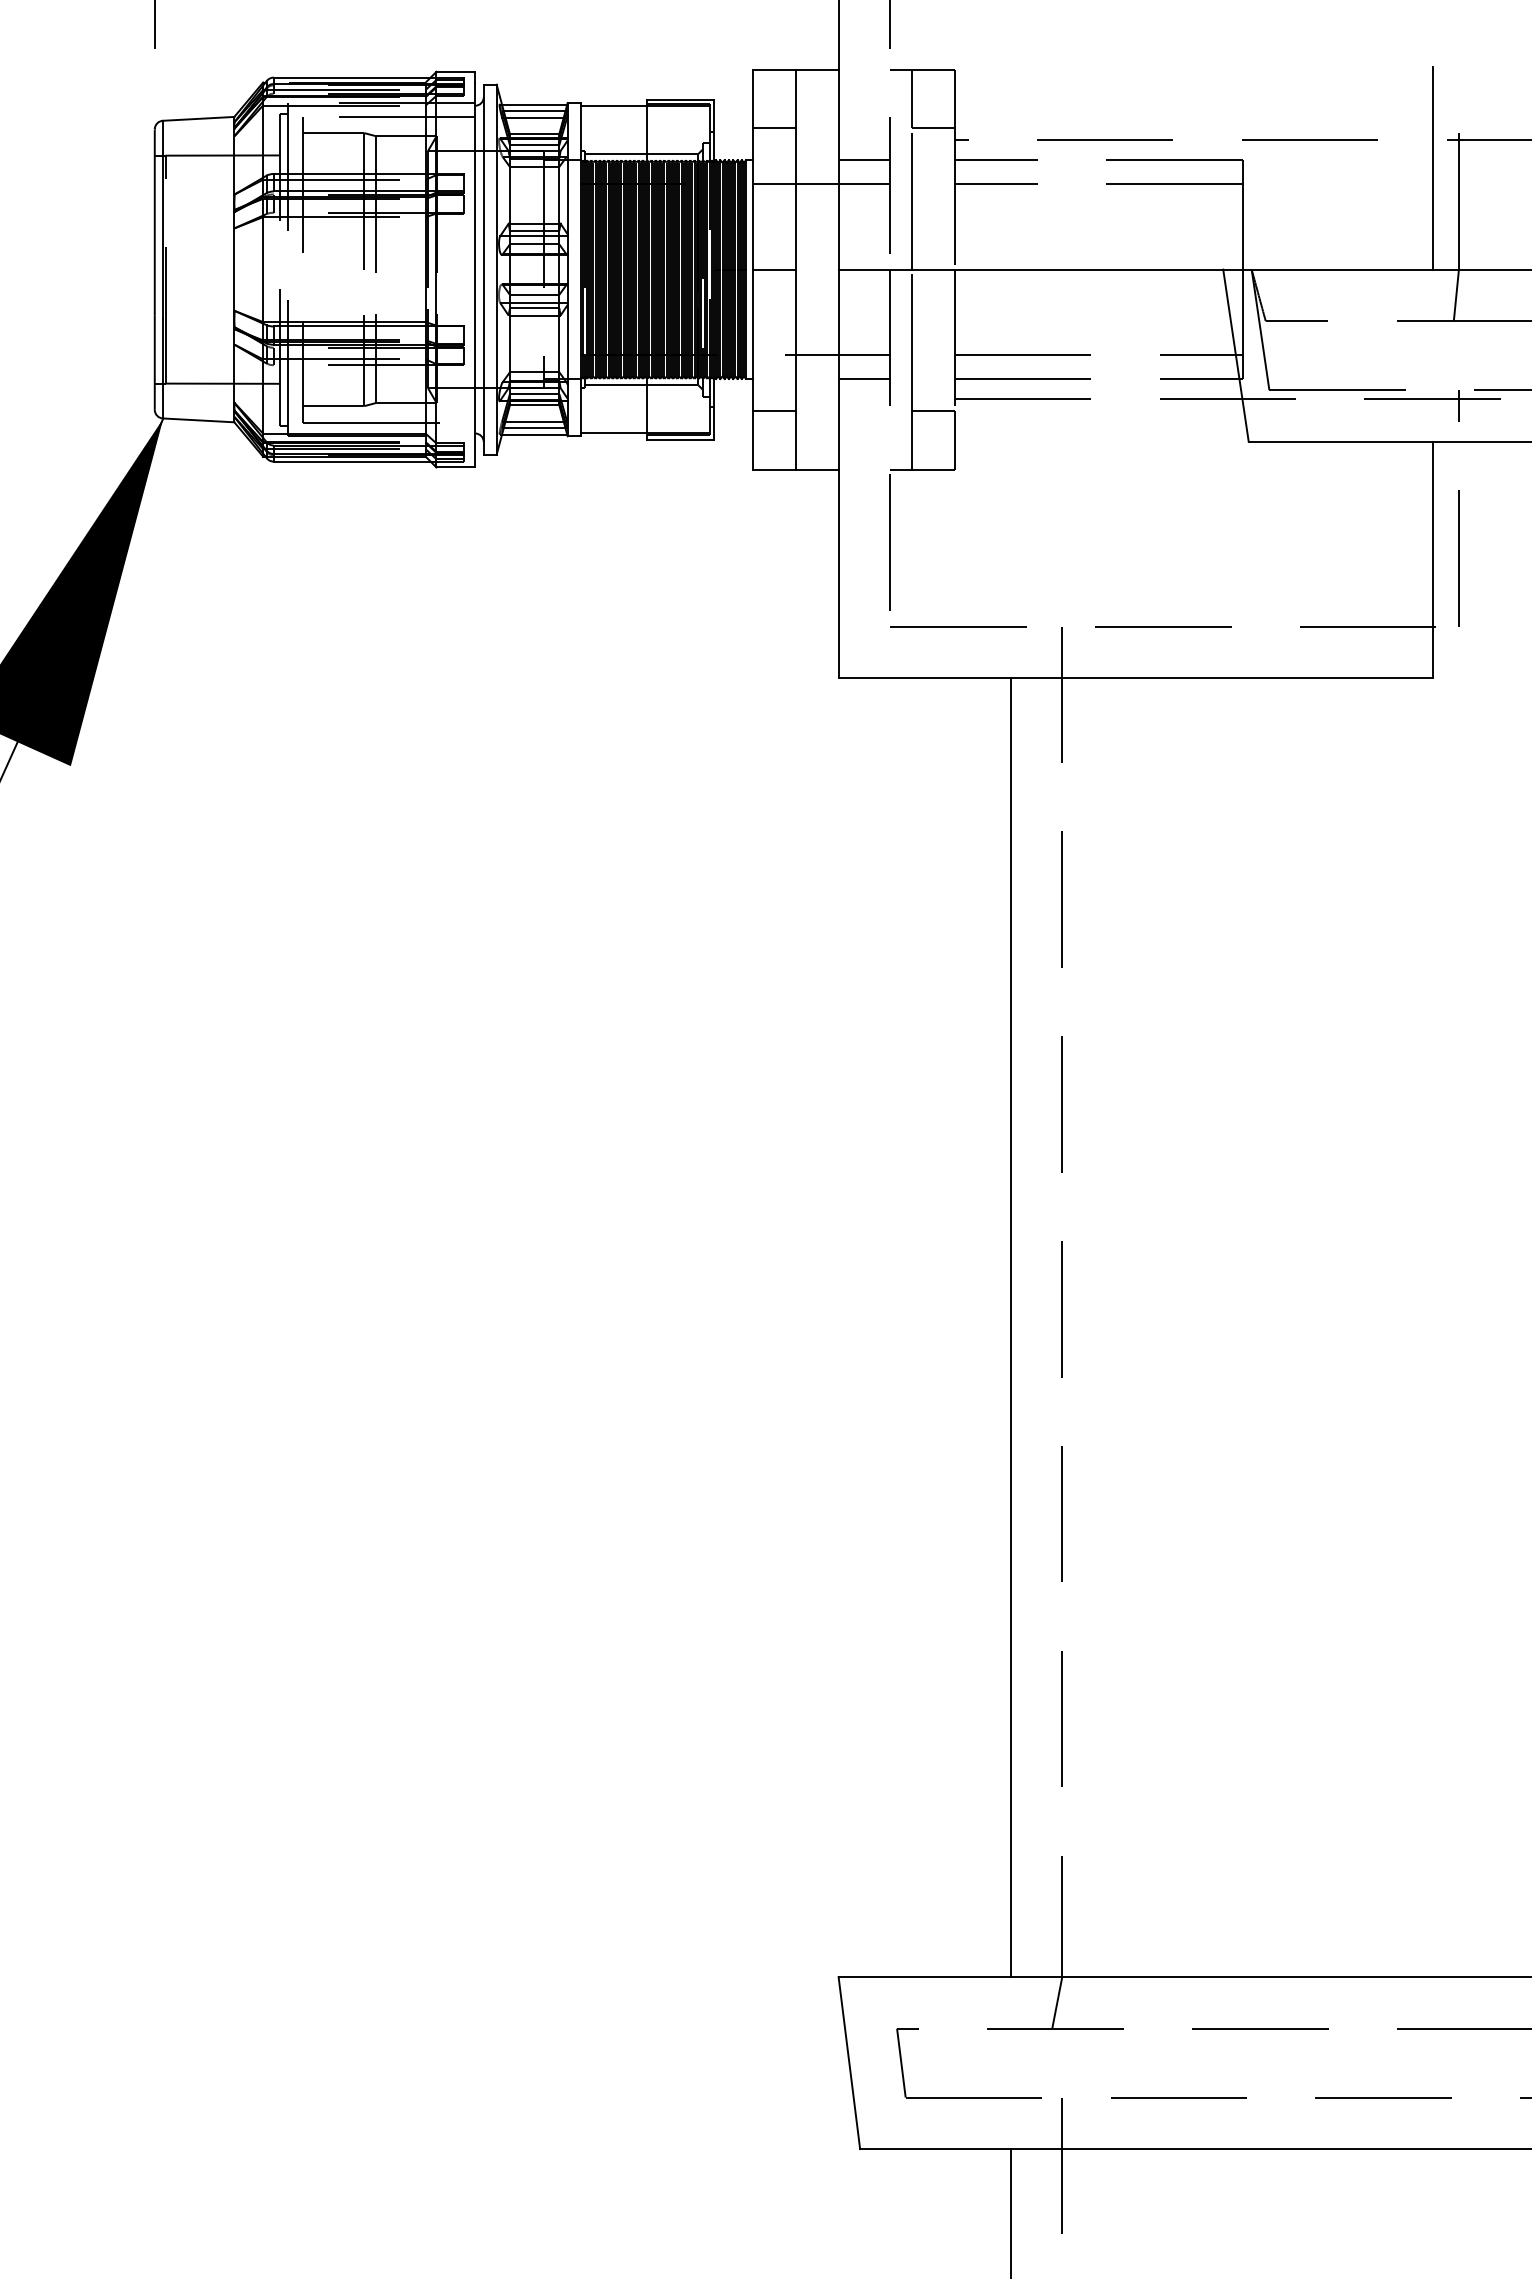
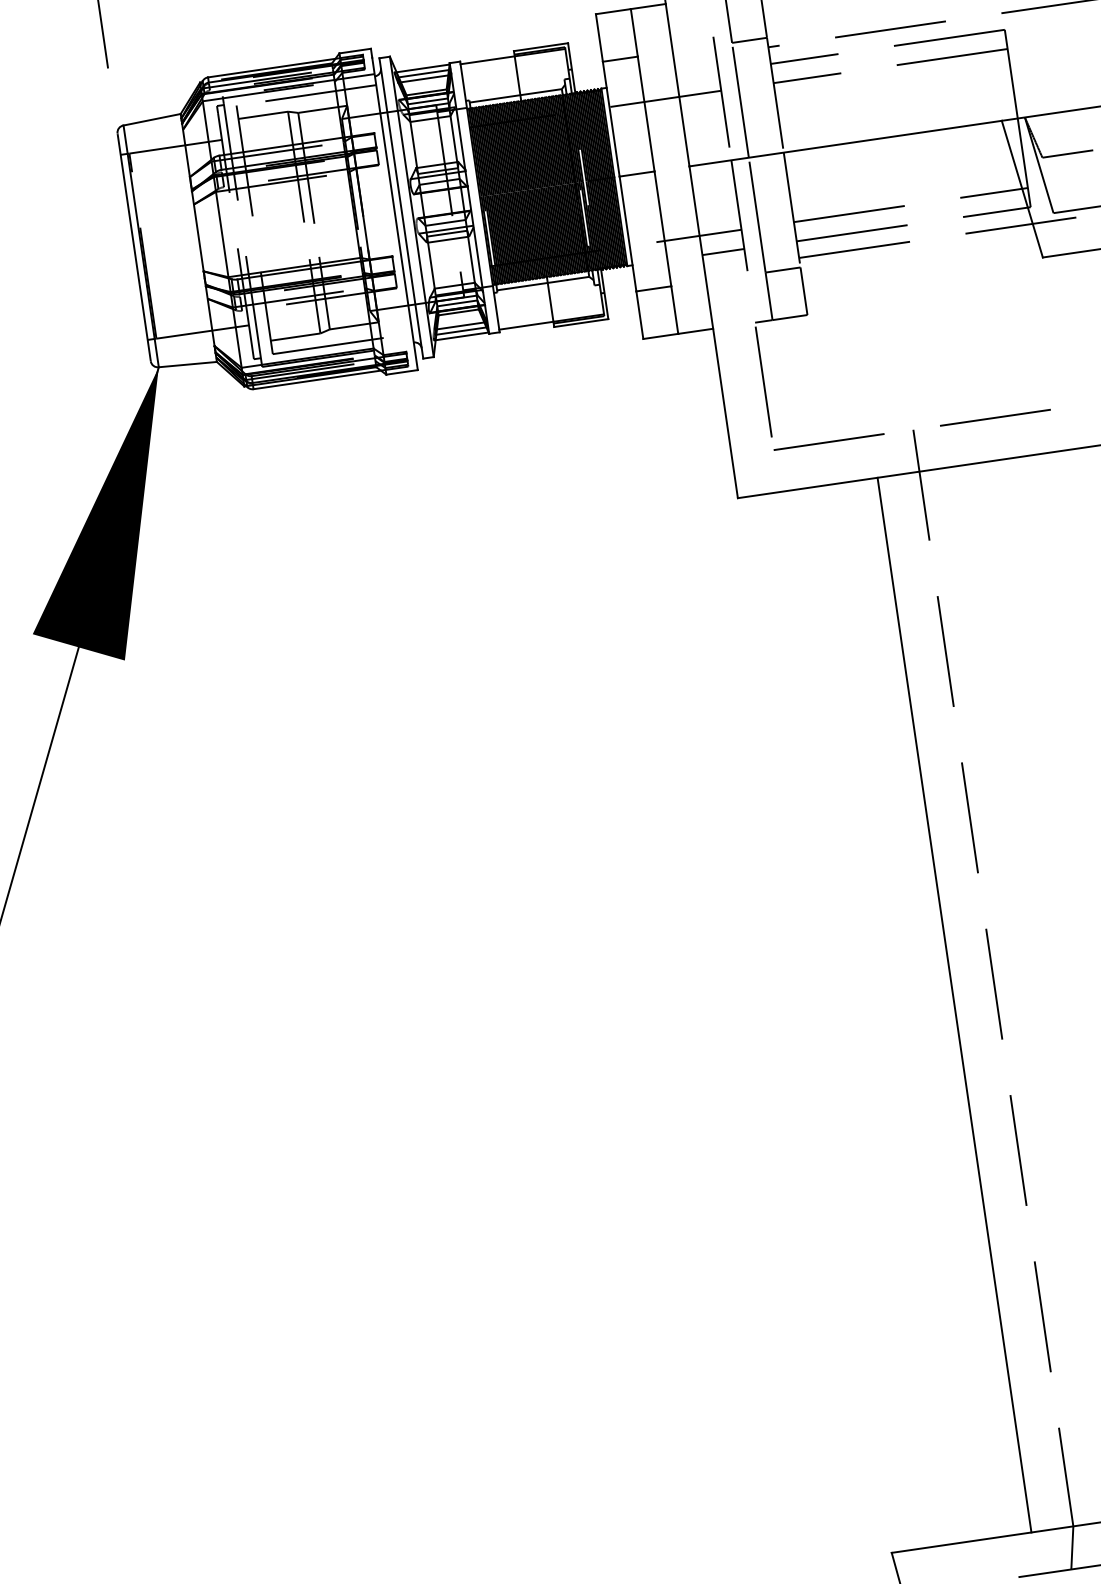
line: (864, 160) -> (697, 74), removed

